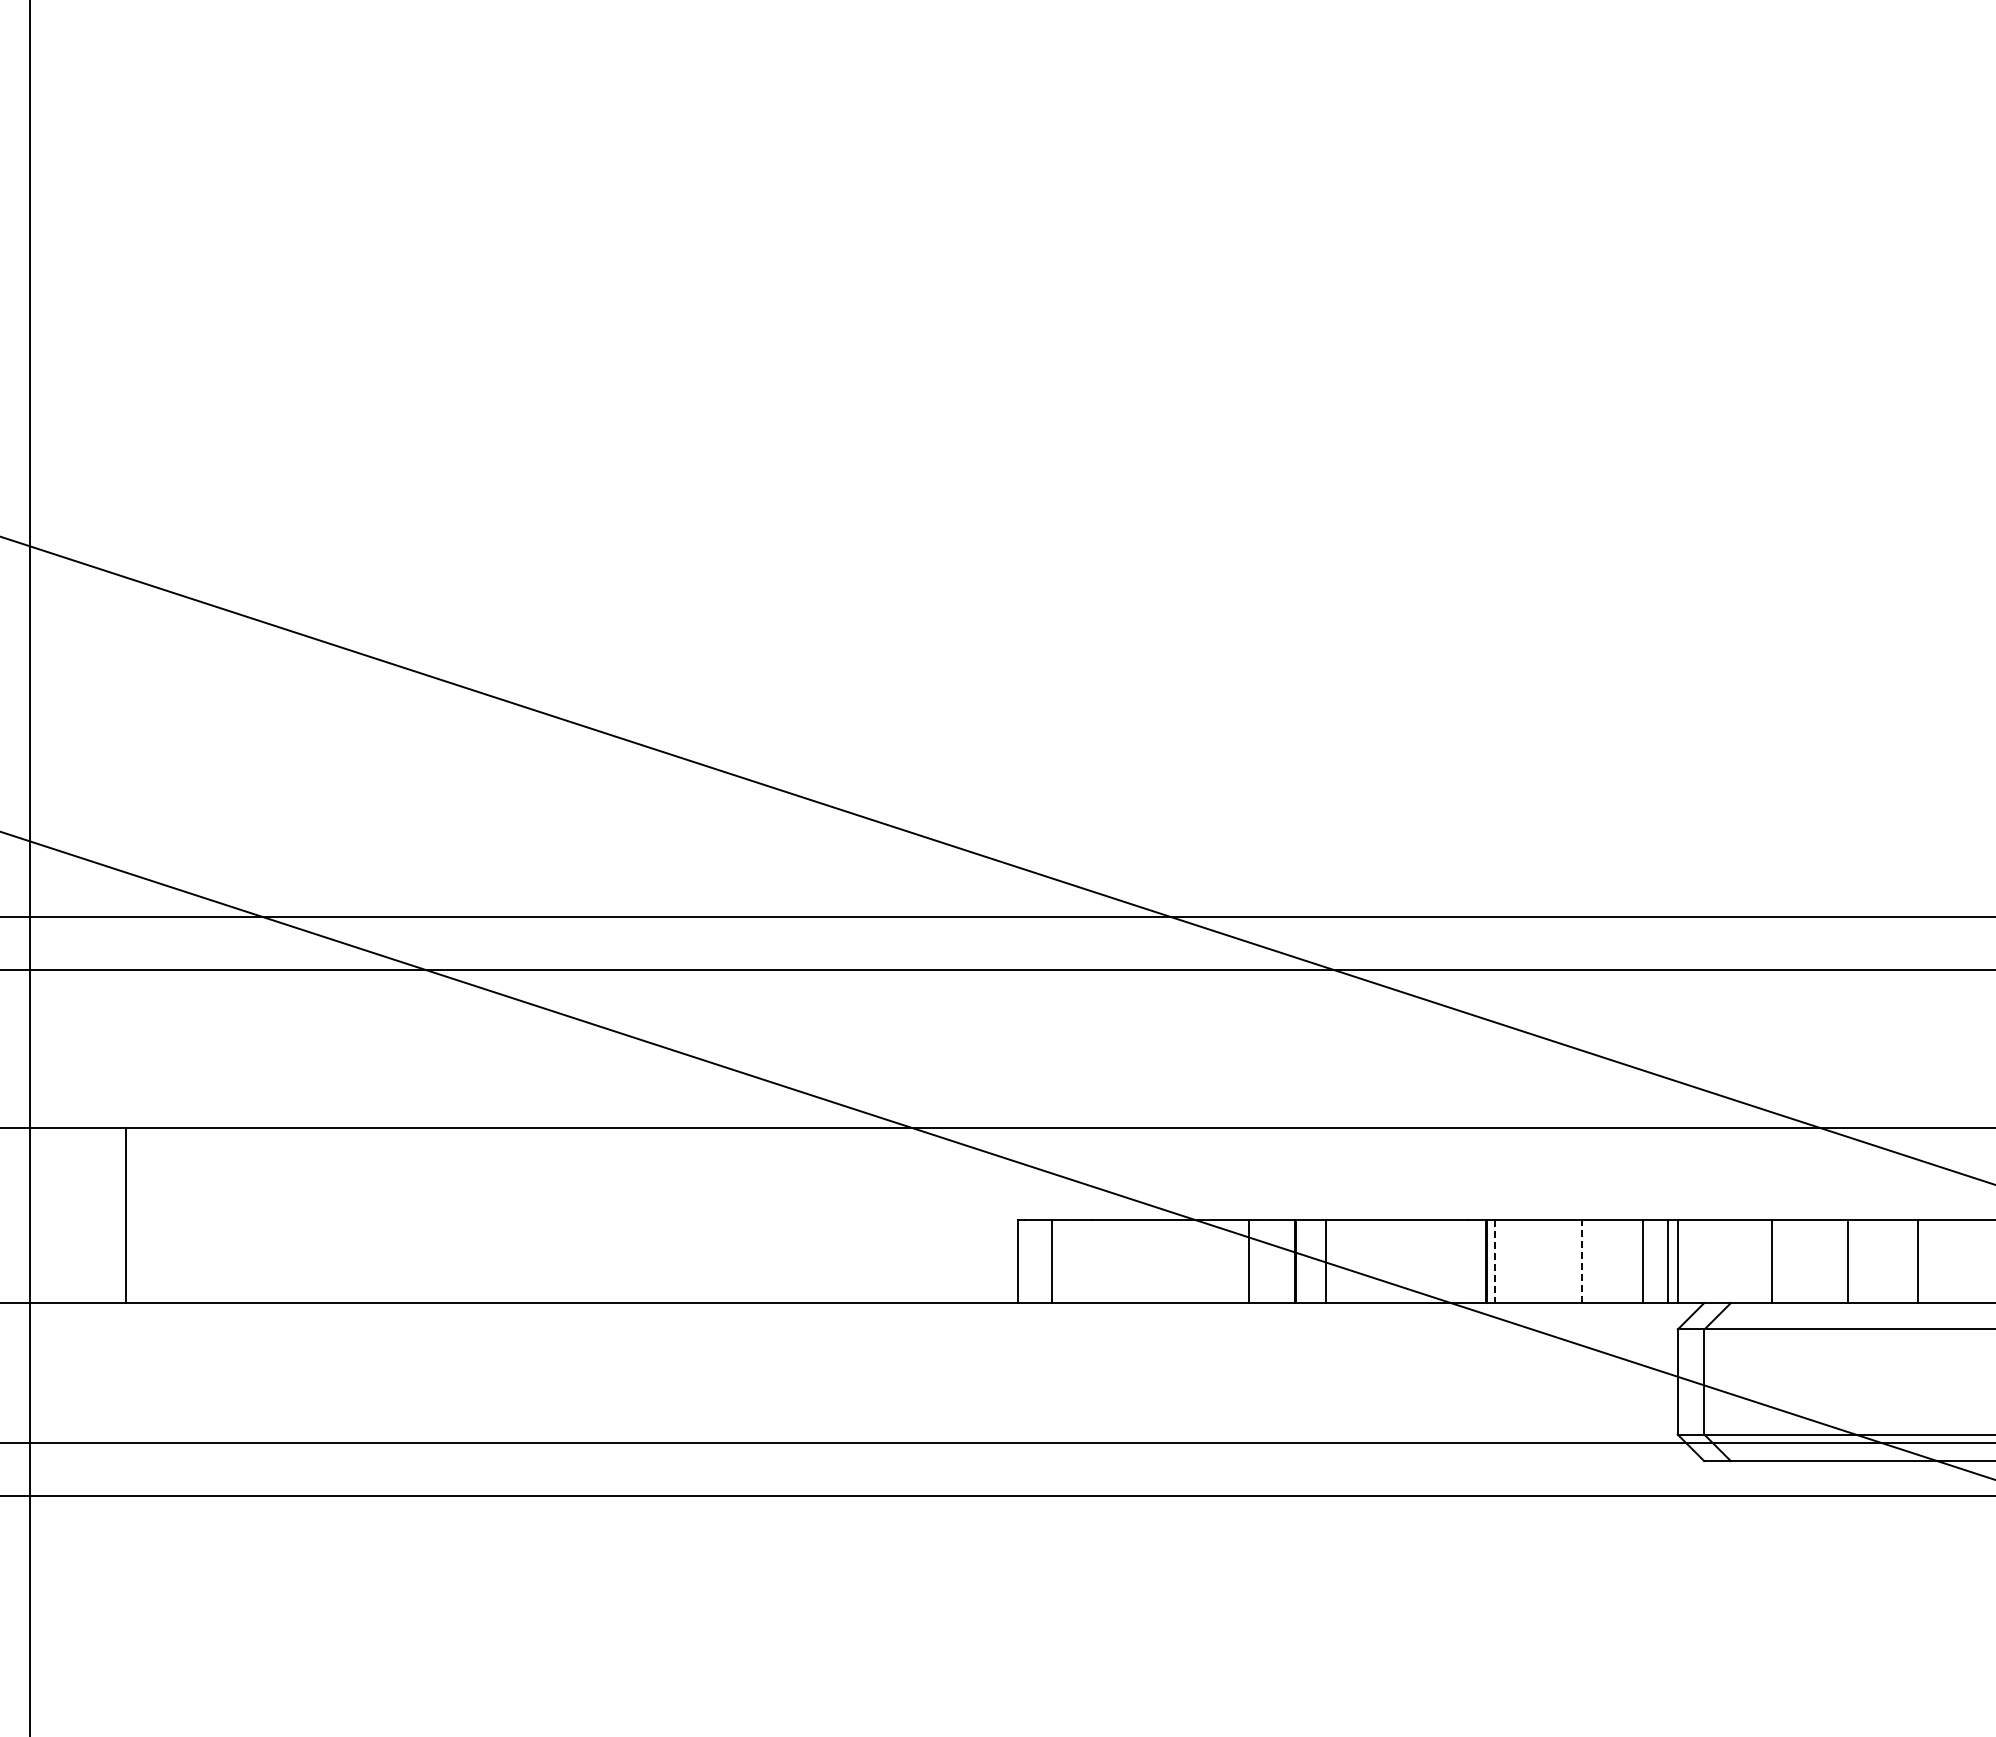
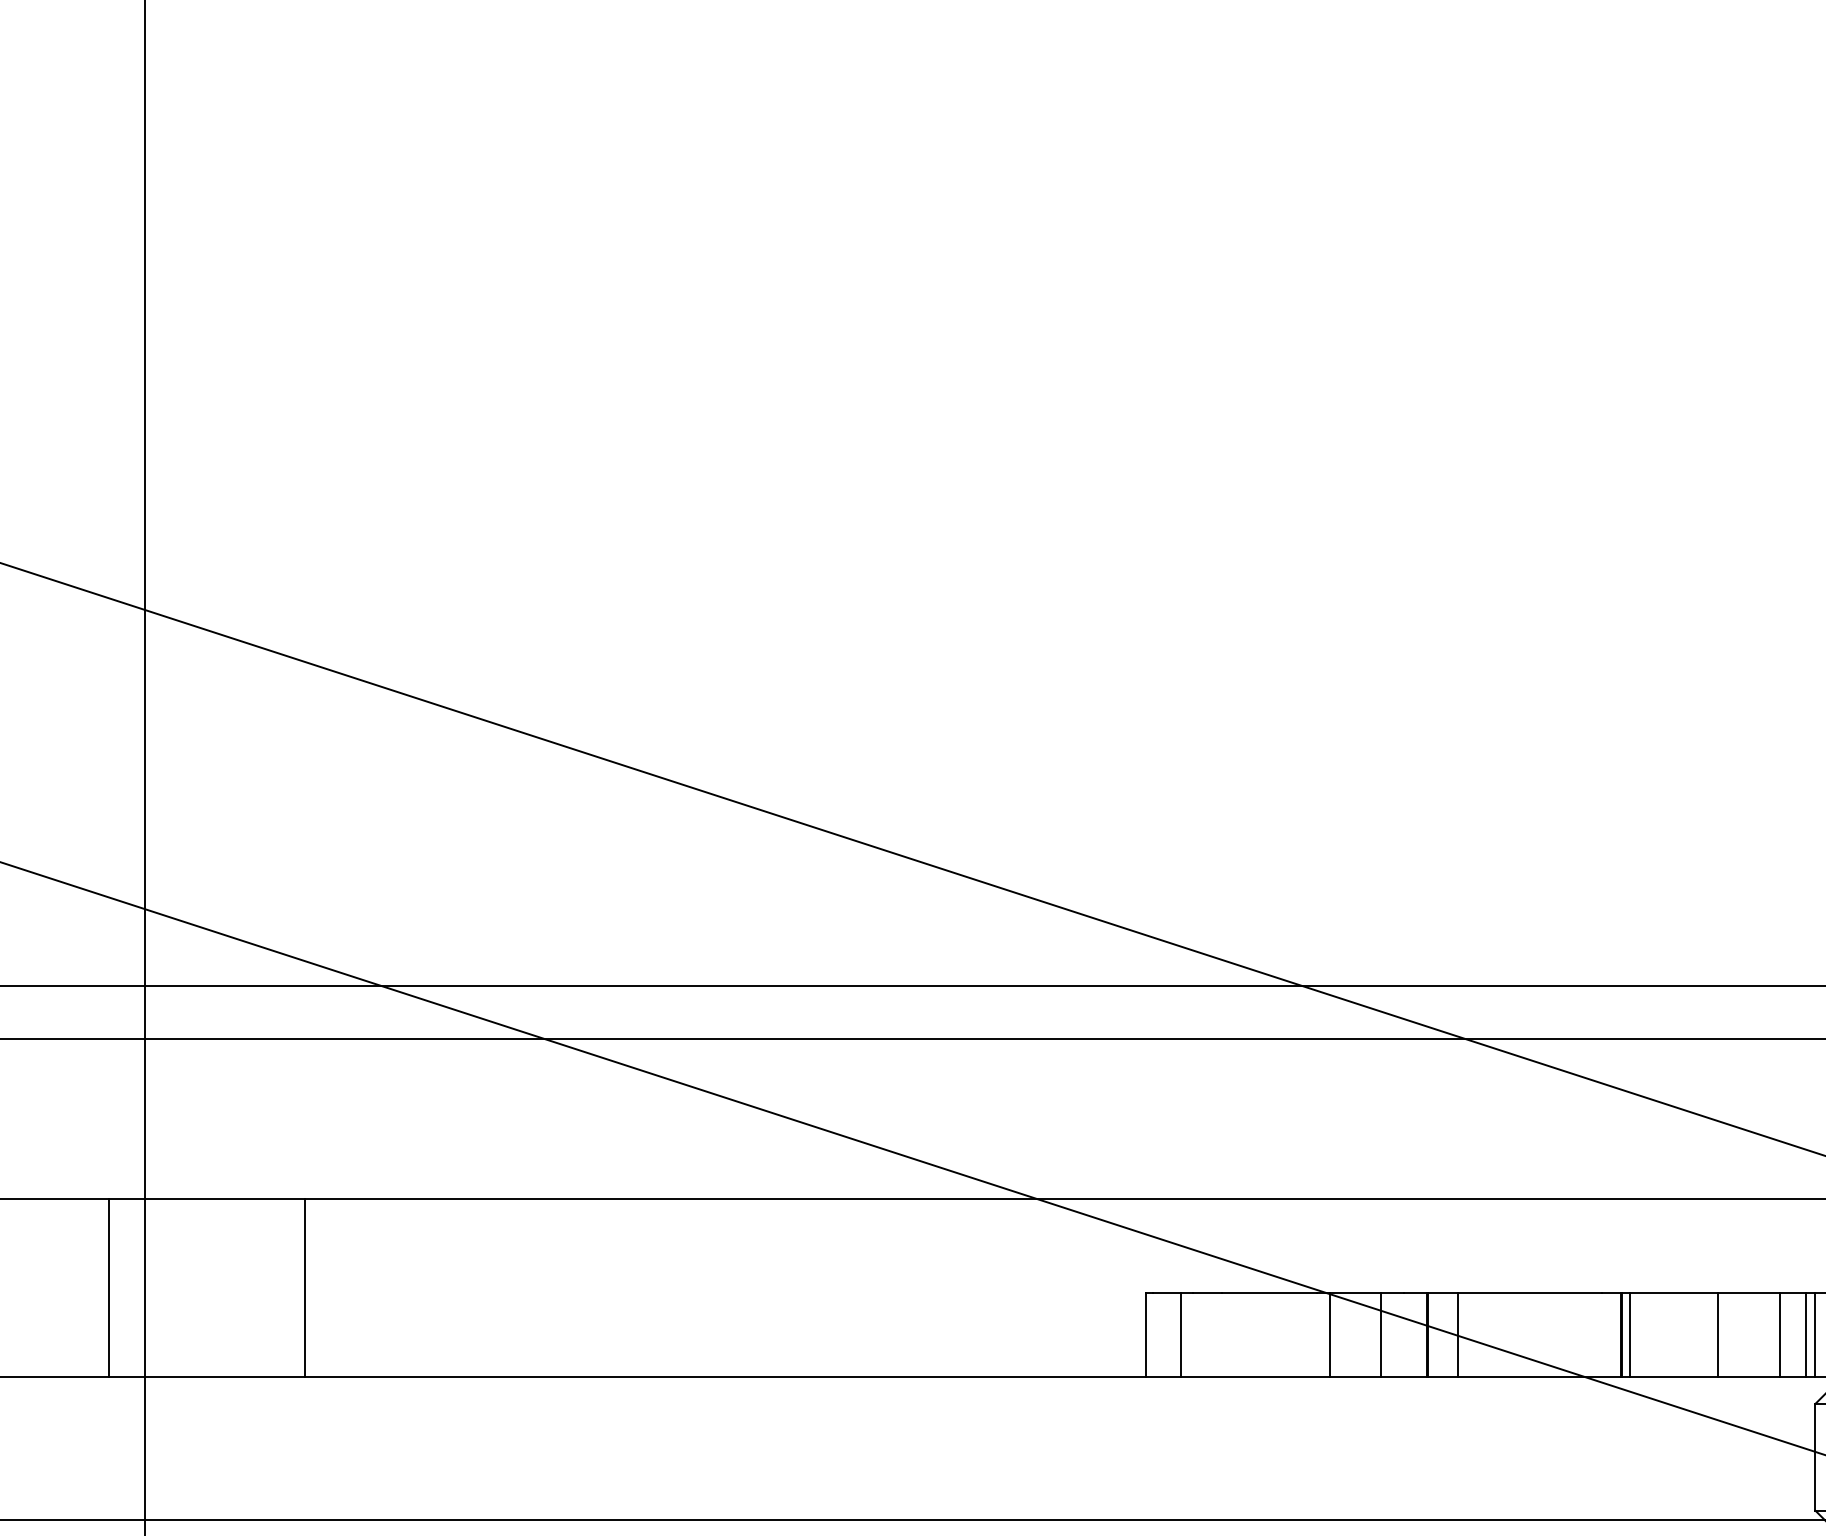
line: (126, 1215) -> (305, 1288), moved
line: (1198, 1261) -> (1329, 1334), added
line: (1494, 1261) -> (1629, 1334), dashed -> solid
line: (1582, 1261) -> (1718, 1334), dashed -> solid

